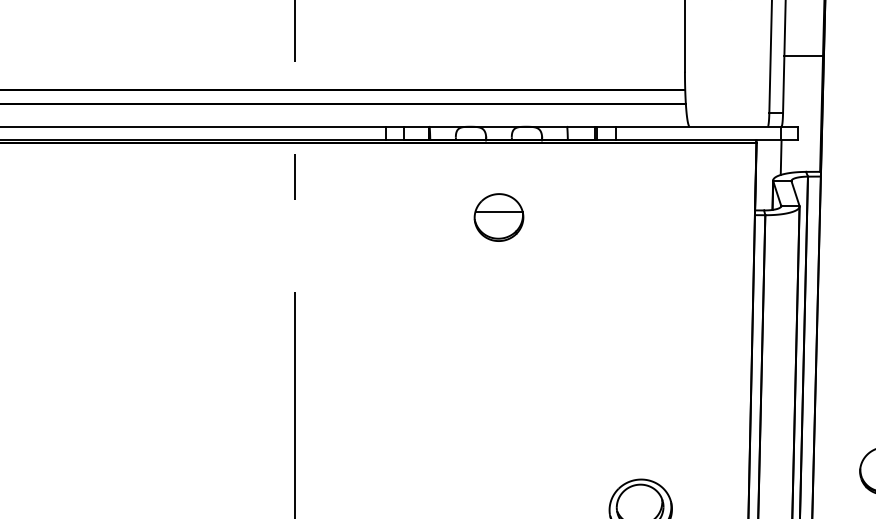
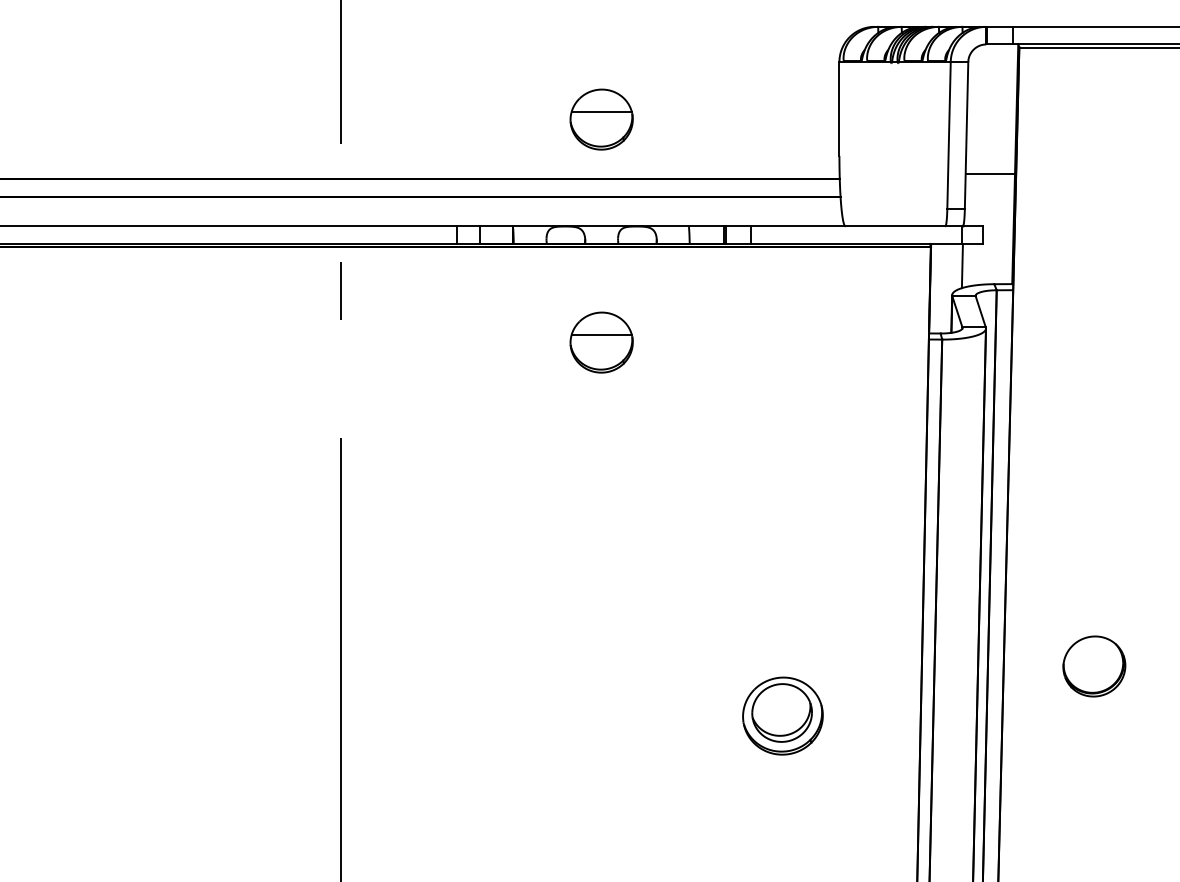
part: (498, 43) -> (601, 119), added
line: (803, 55) -> (990, 173), moved

